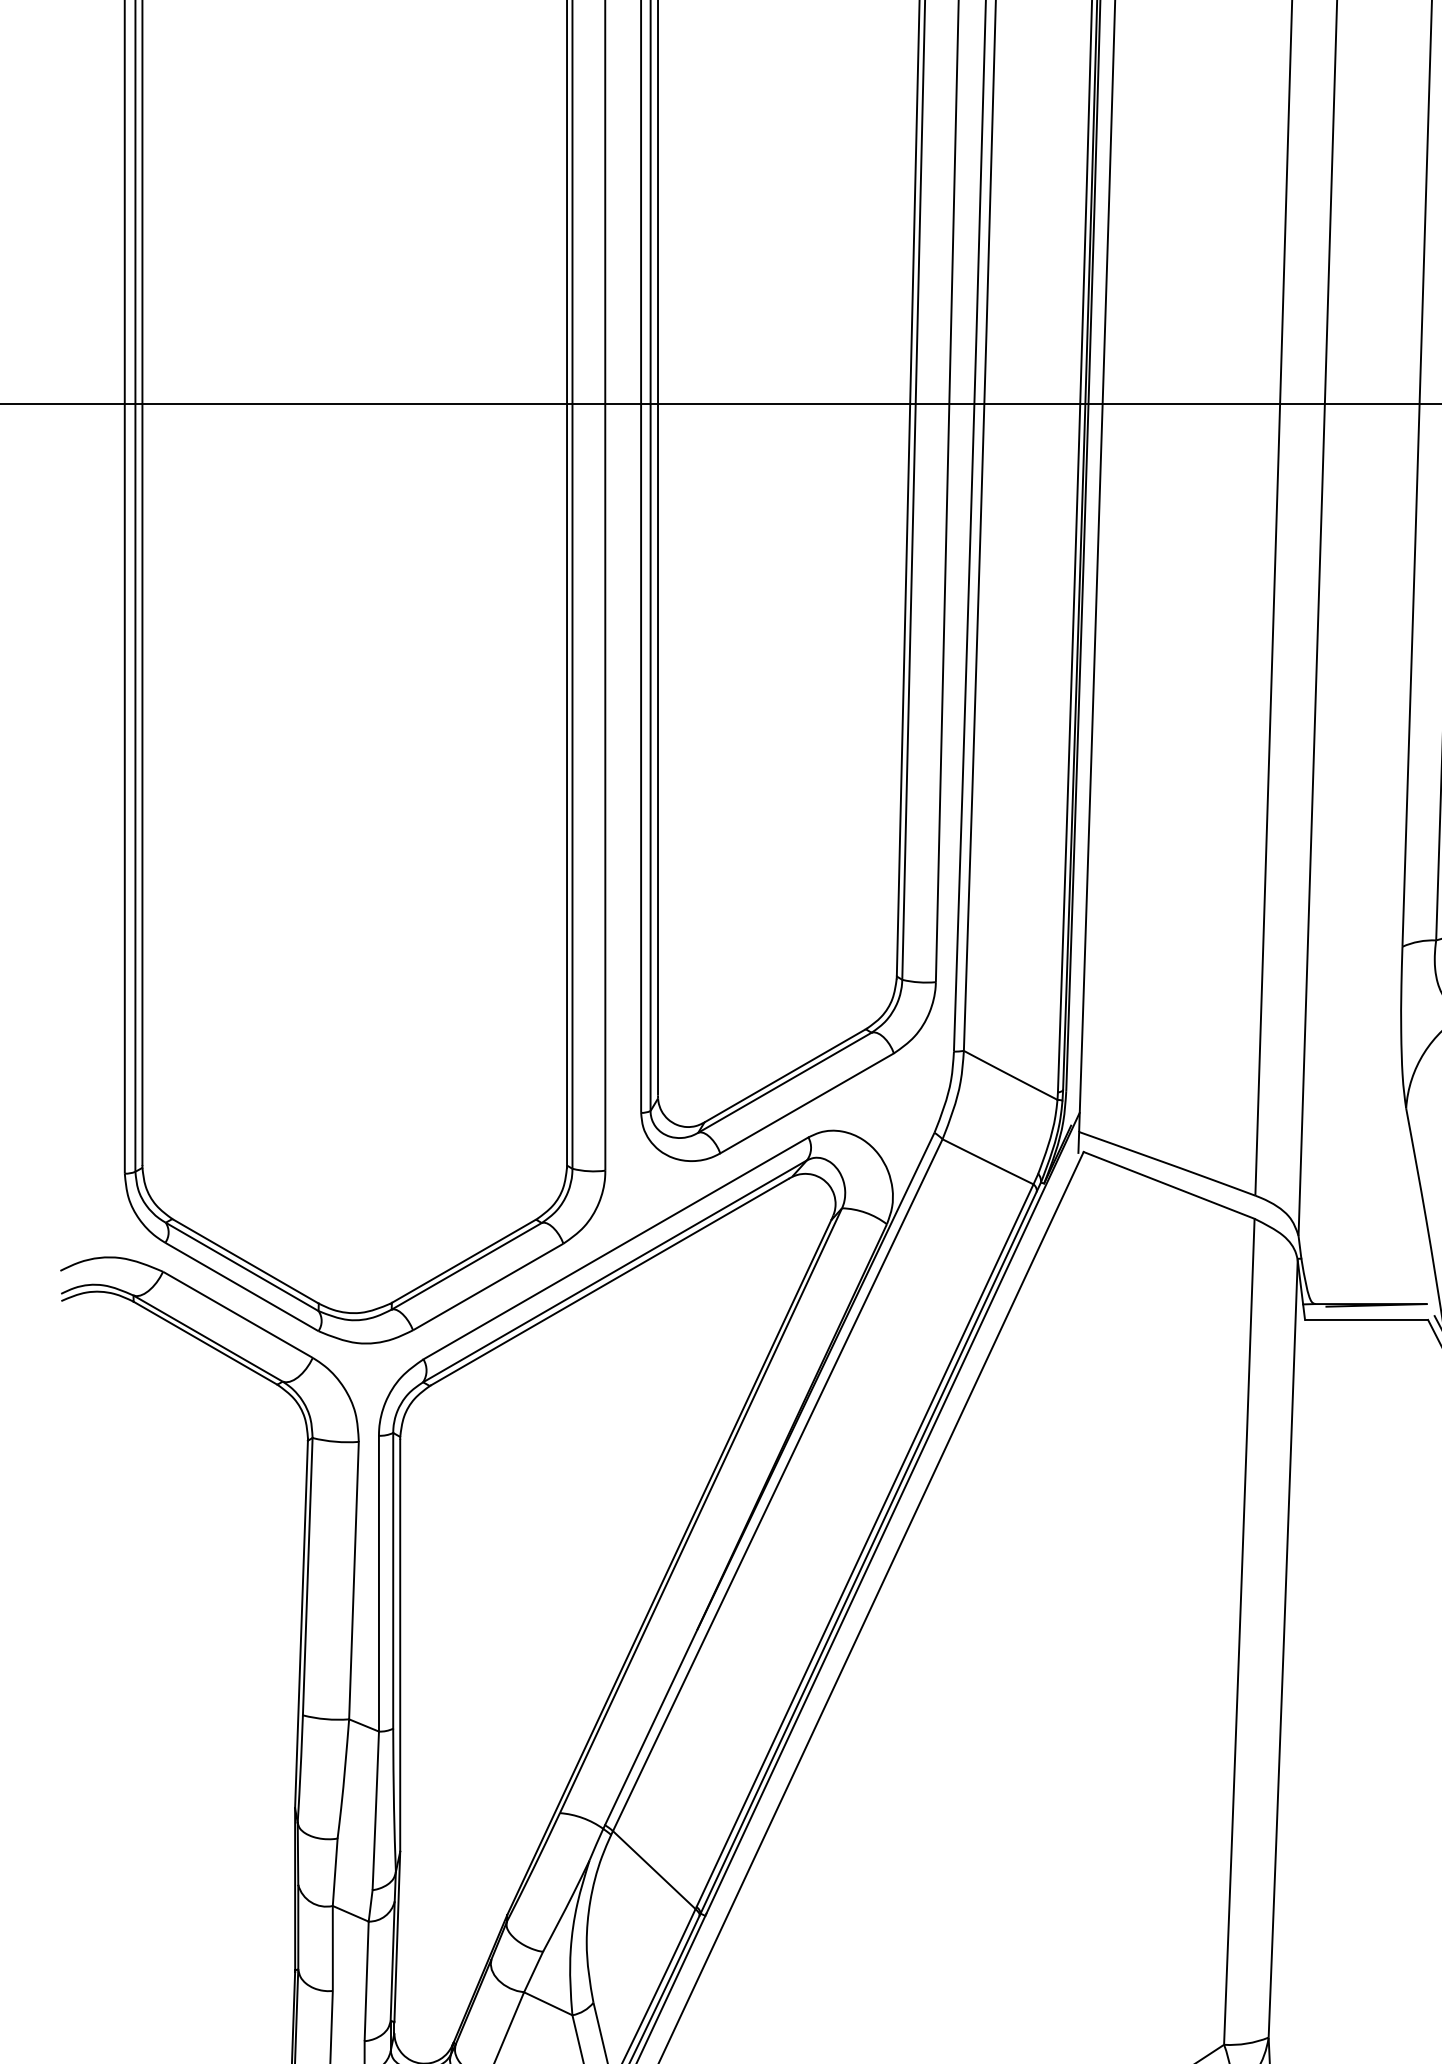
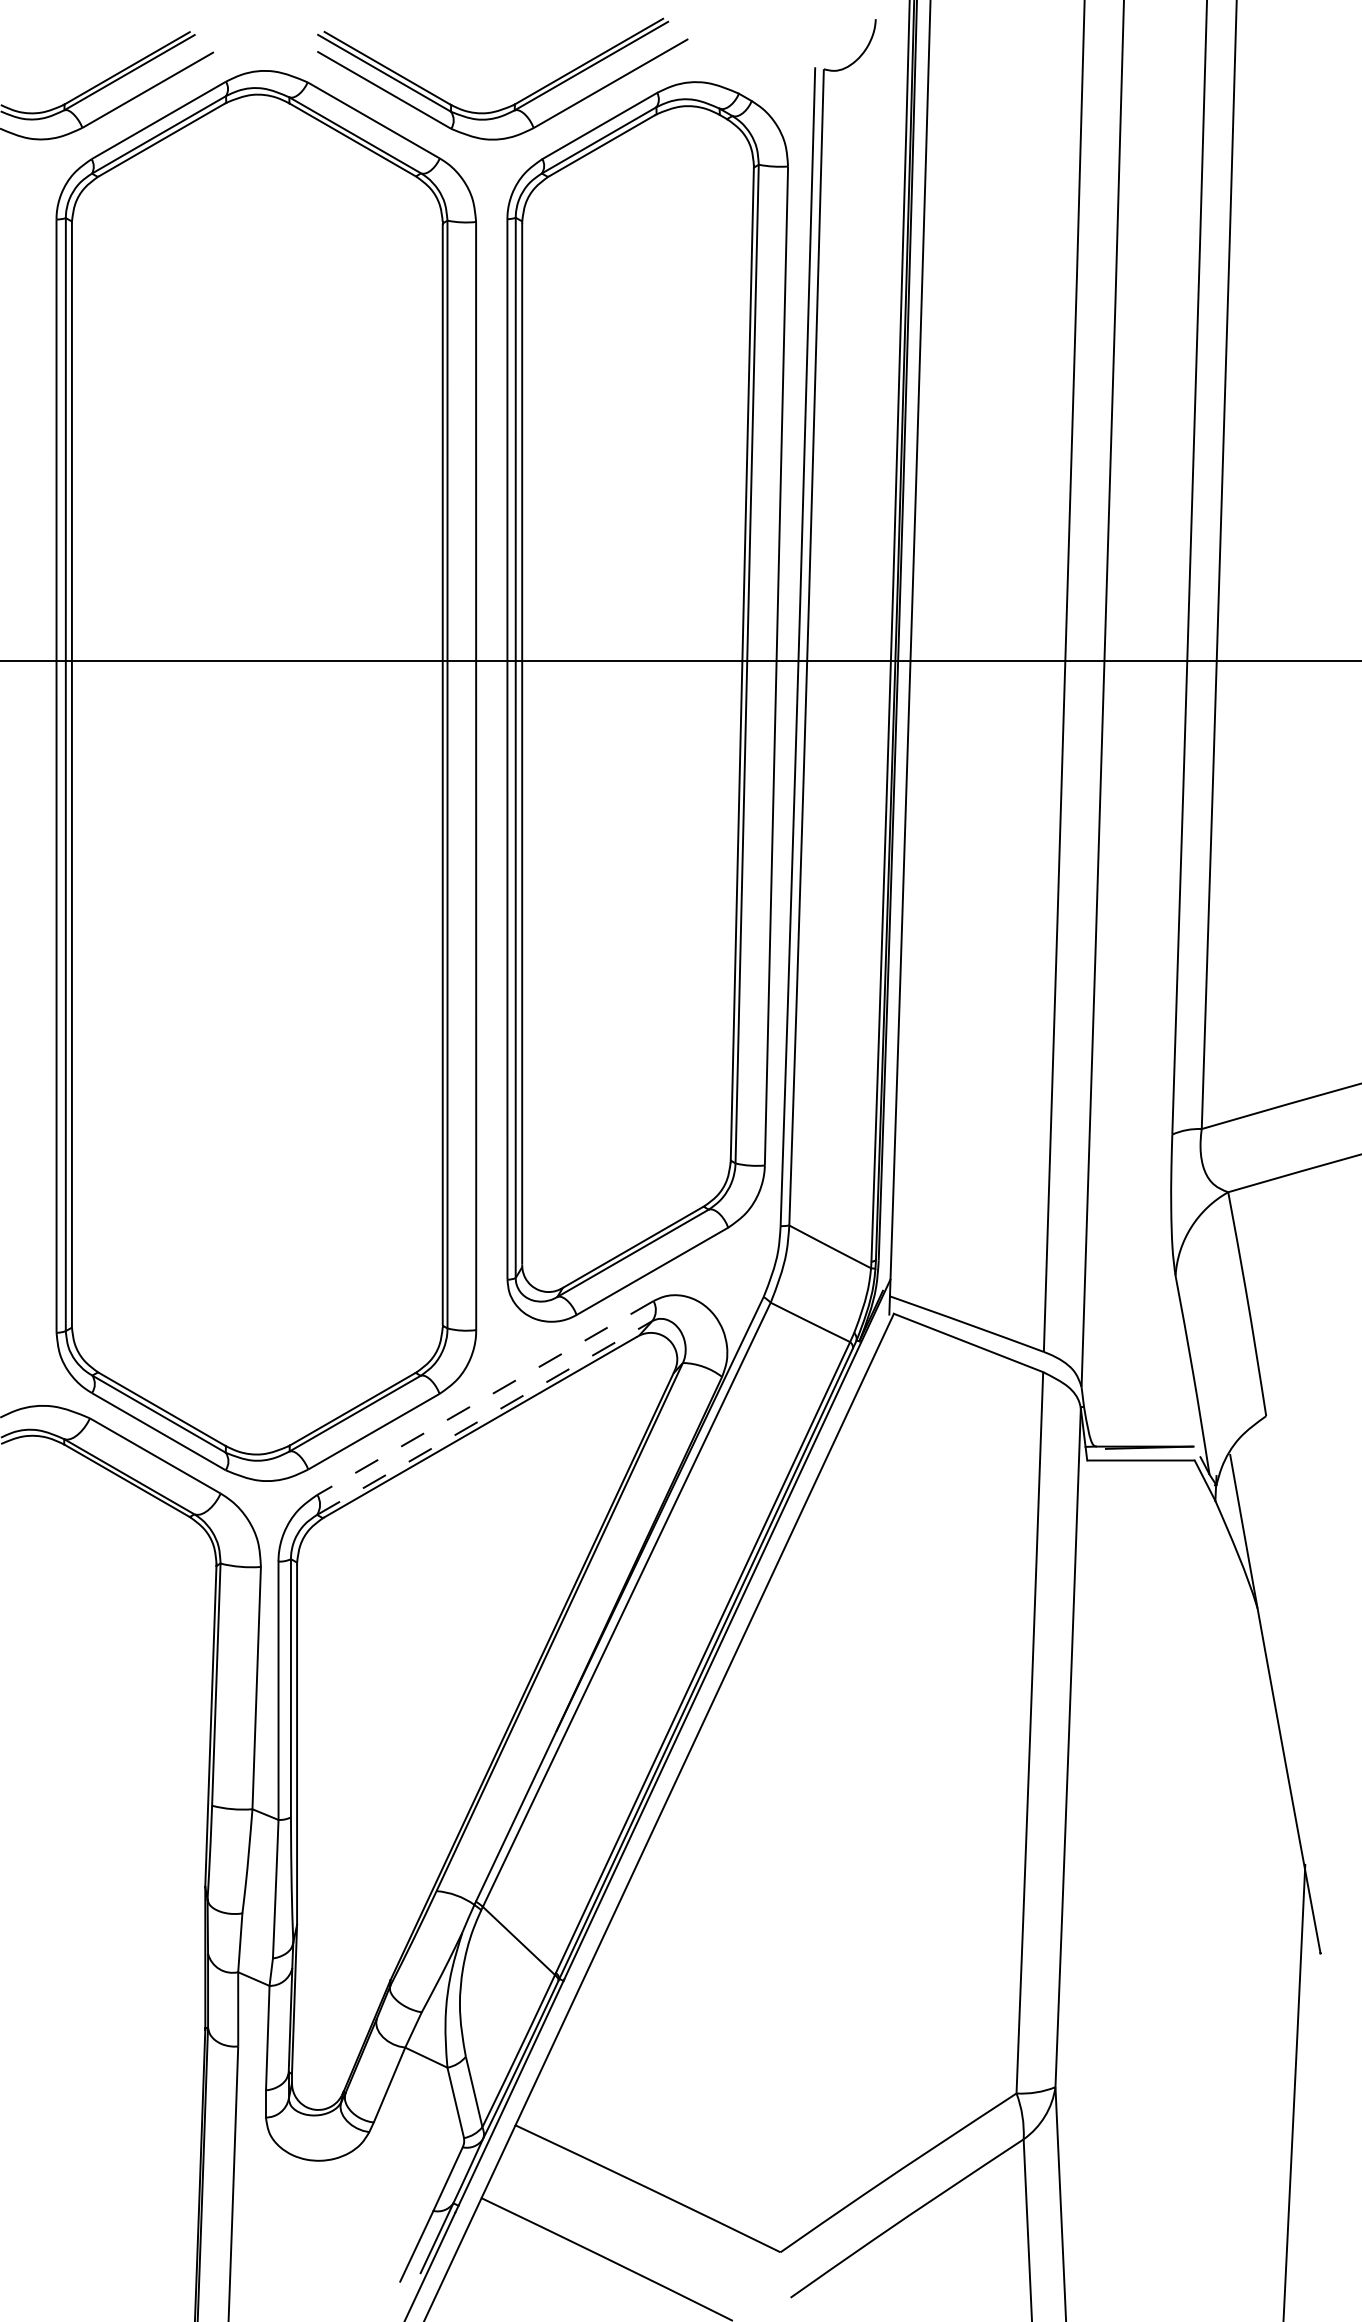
line: (615, 1248) -> (485, 1398), solid -> dashed
line: (614, 1271) -> (484, 1418), solid -> dashed

